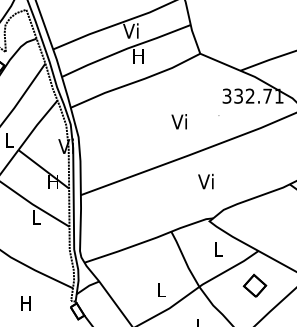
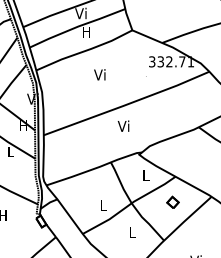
text: (178, 121) -> (99, 74), moved
text: (205, 180) -> (123, 125), moved
part: (254, 285) -> (172, 202), size x0.7

